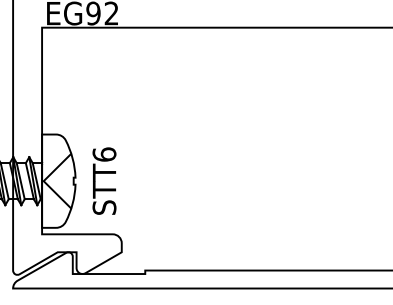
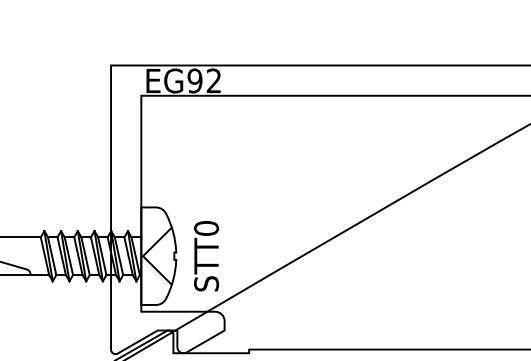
text: (104, 153) -> (206, 227), STT6 -> STT0

